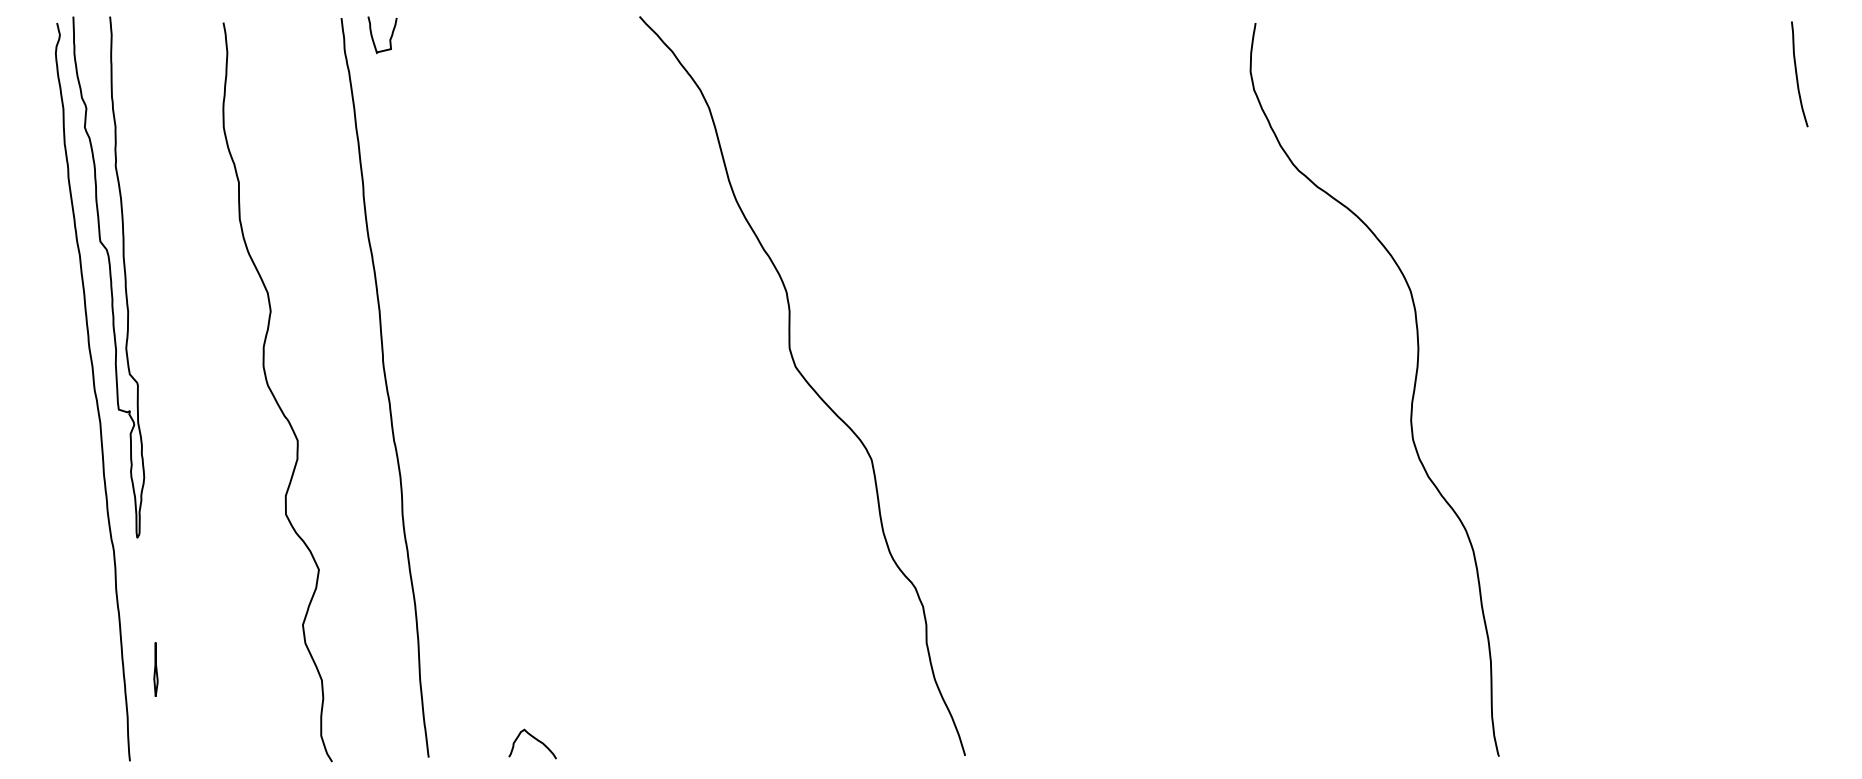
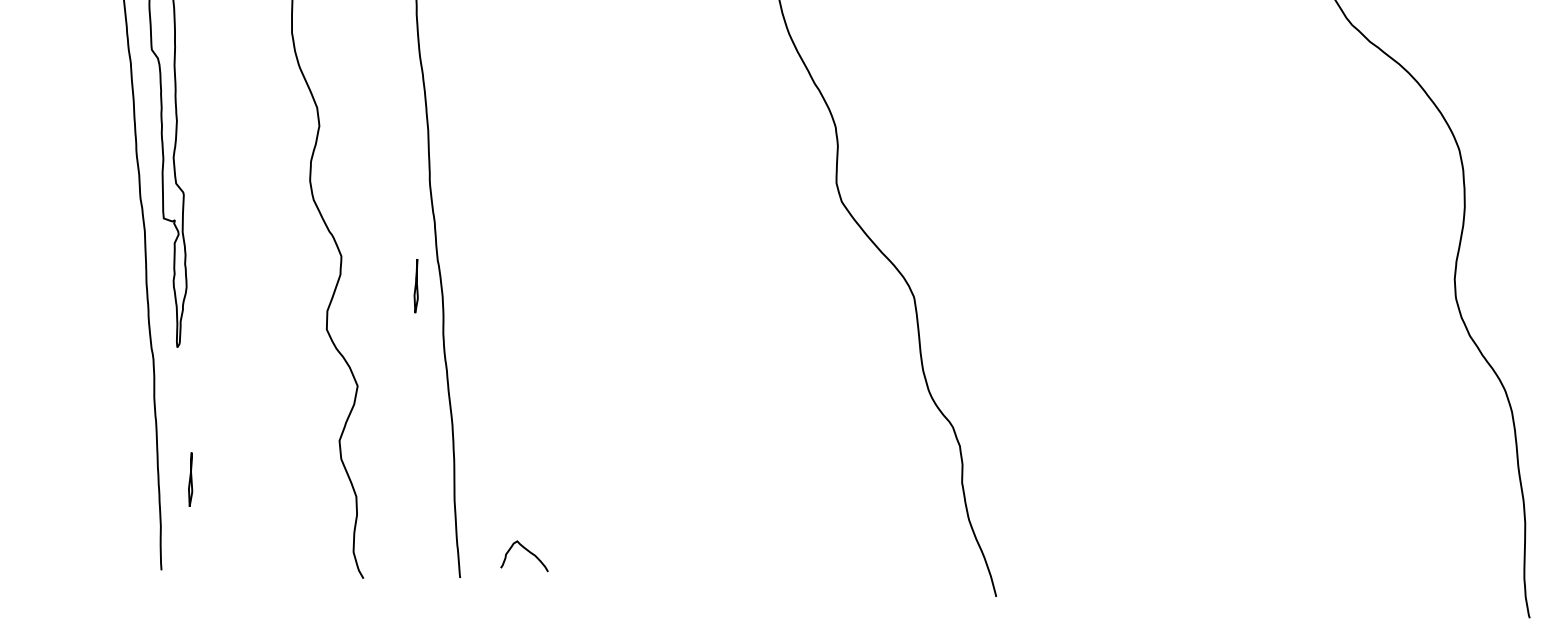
part: (373, 467) -> (416, 286), added
curve: (535, 739) -> (527, 551), moved

